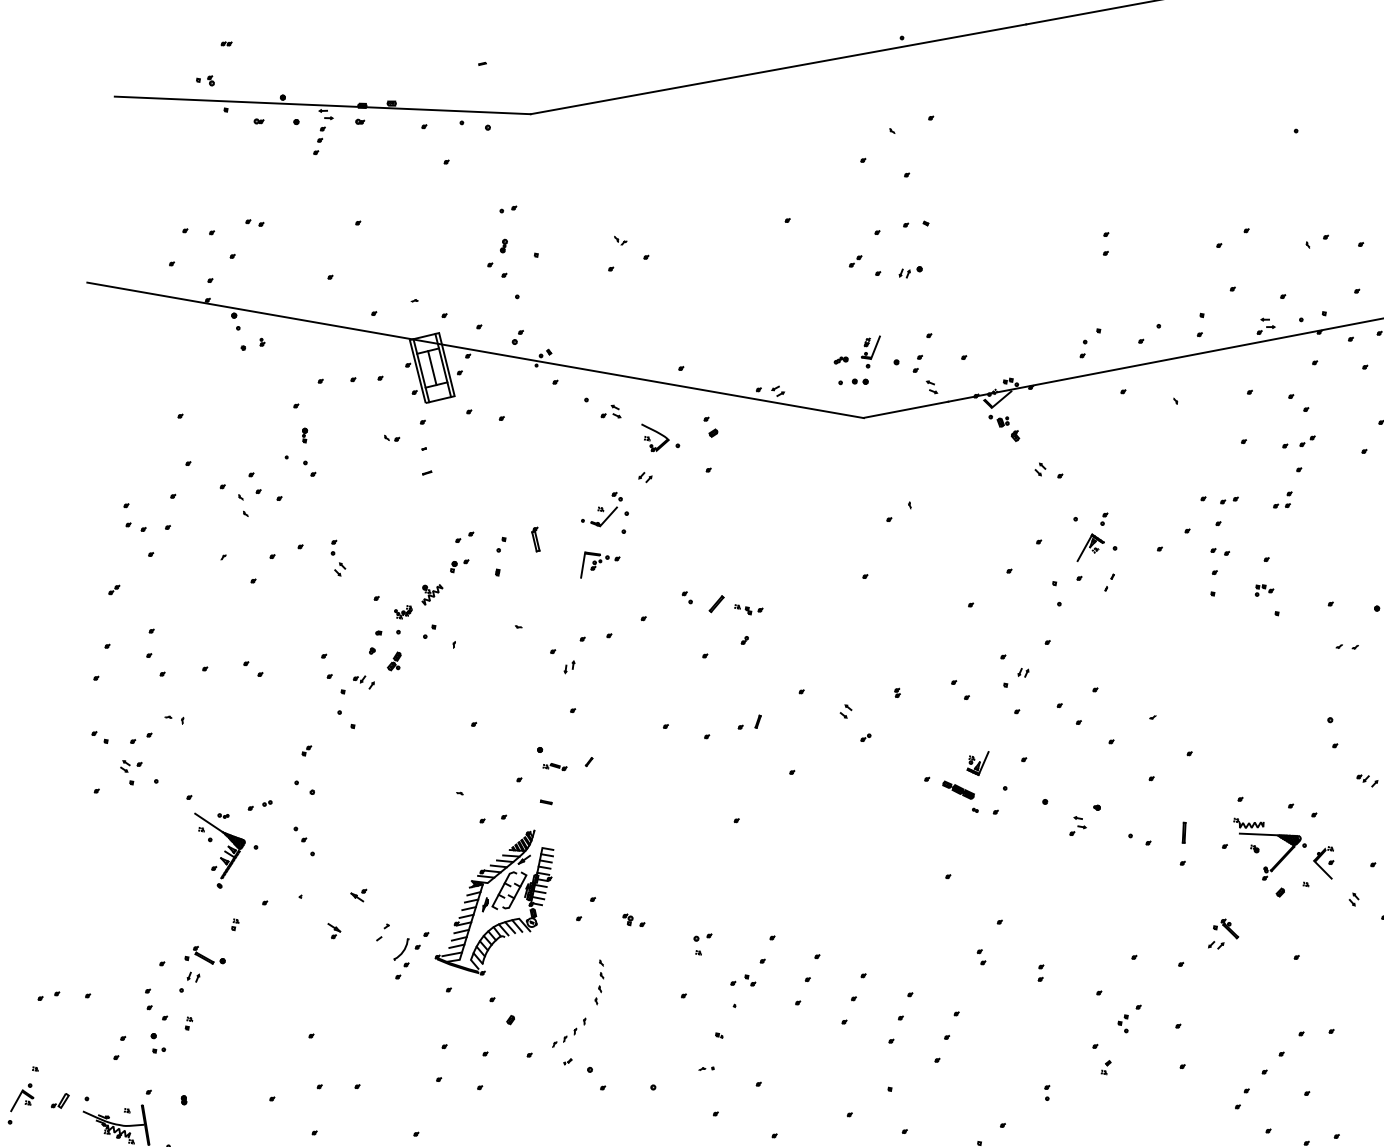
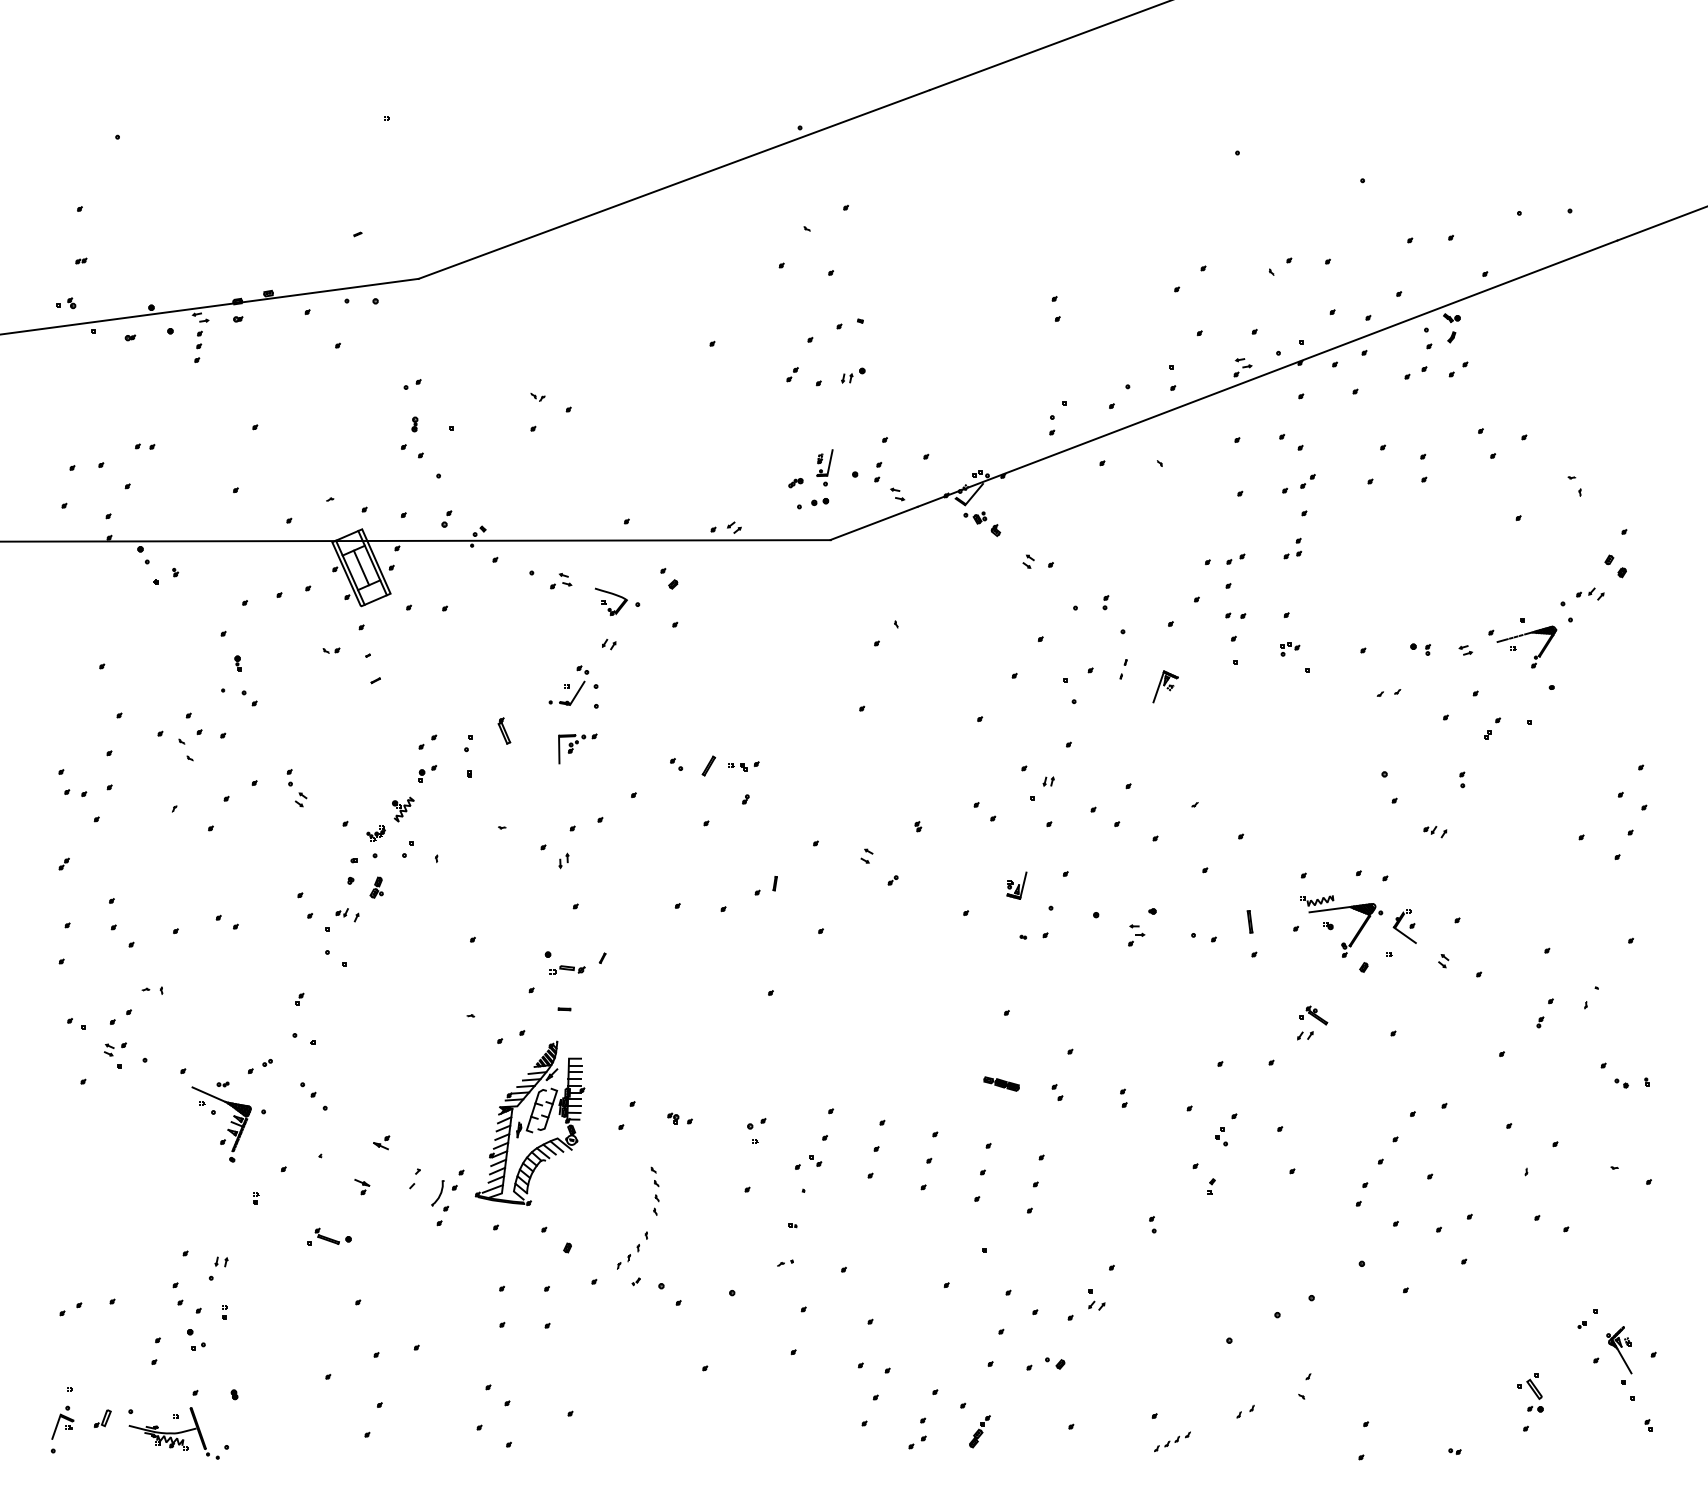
part: (1091, 548) -> (1165, 686), moved
part: (555, 766) -> (567, 969), size x1.4
part: (958, 789) -> (1001, 1083), moved
part: (205, 955) -> (329, 1236), moved

